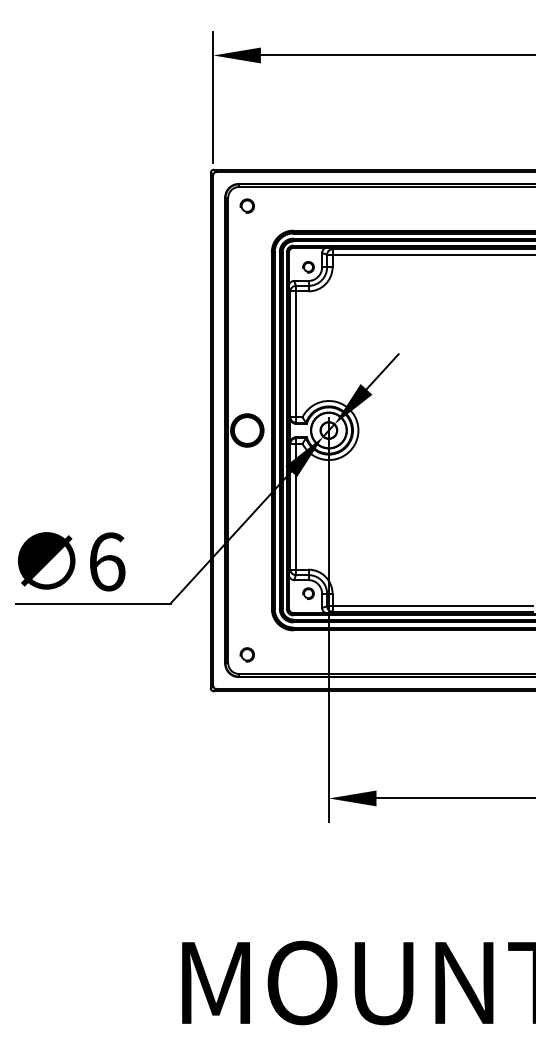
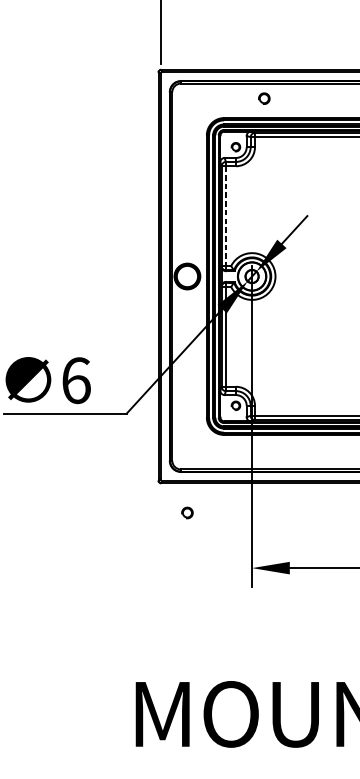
part: (246, 205) -> (263, 98), moved
line: (295, 354) -> (225, 216), solid -> dashed
part: (246, 654) -> (186, 512), moved

